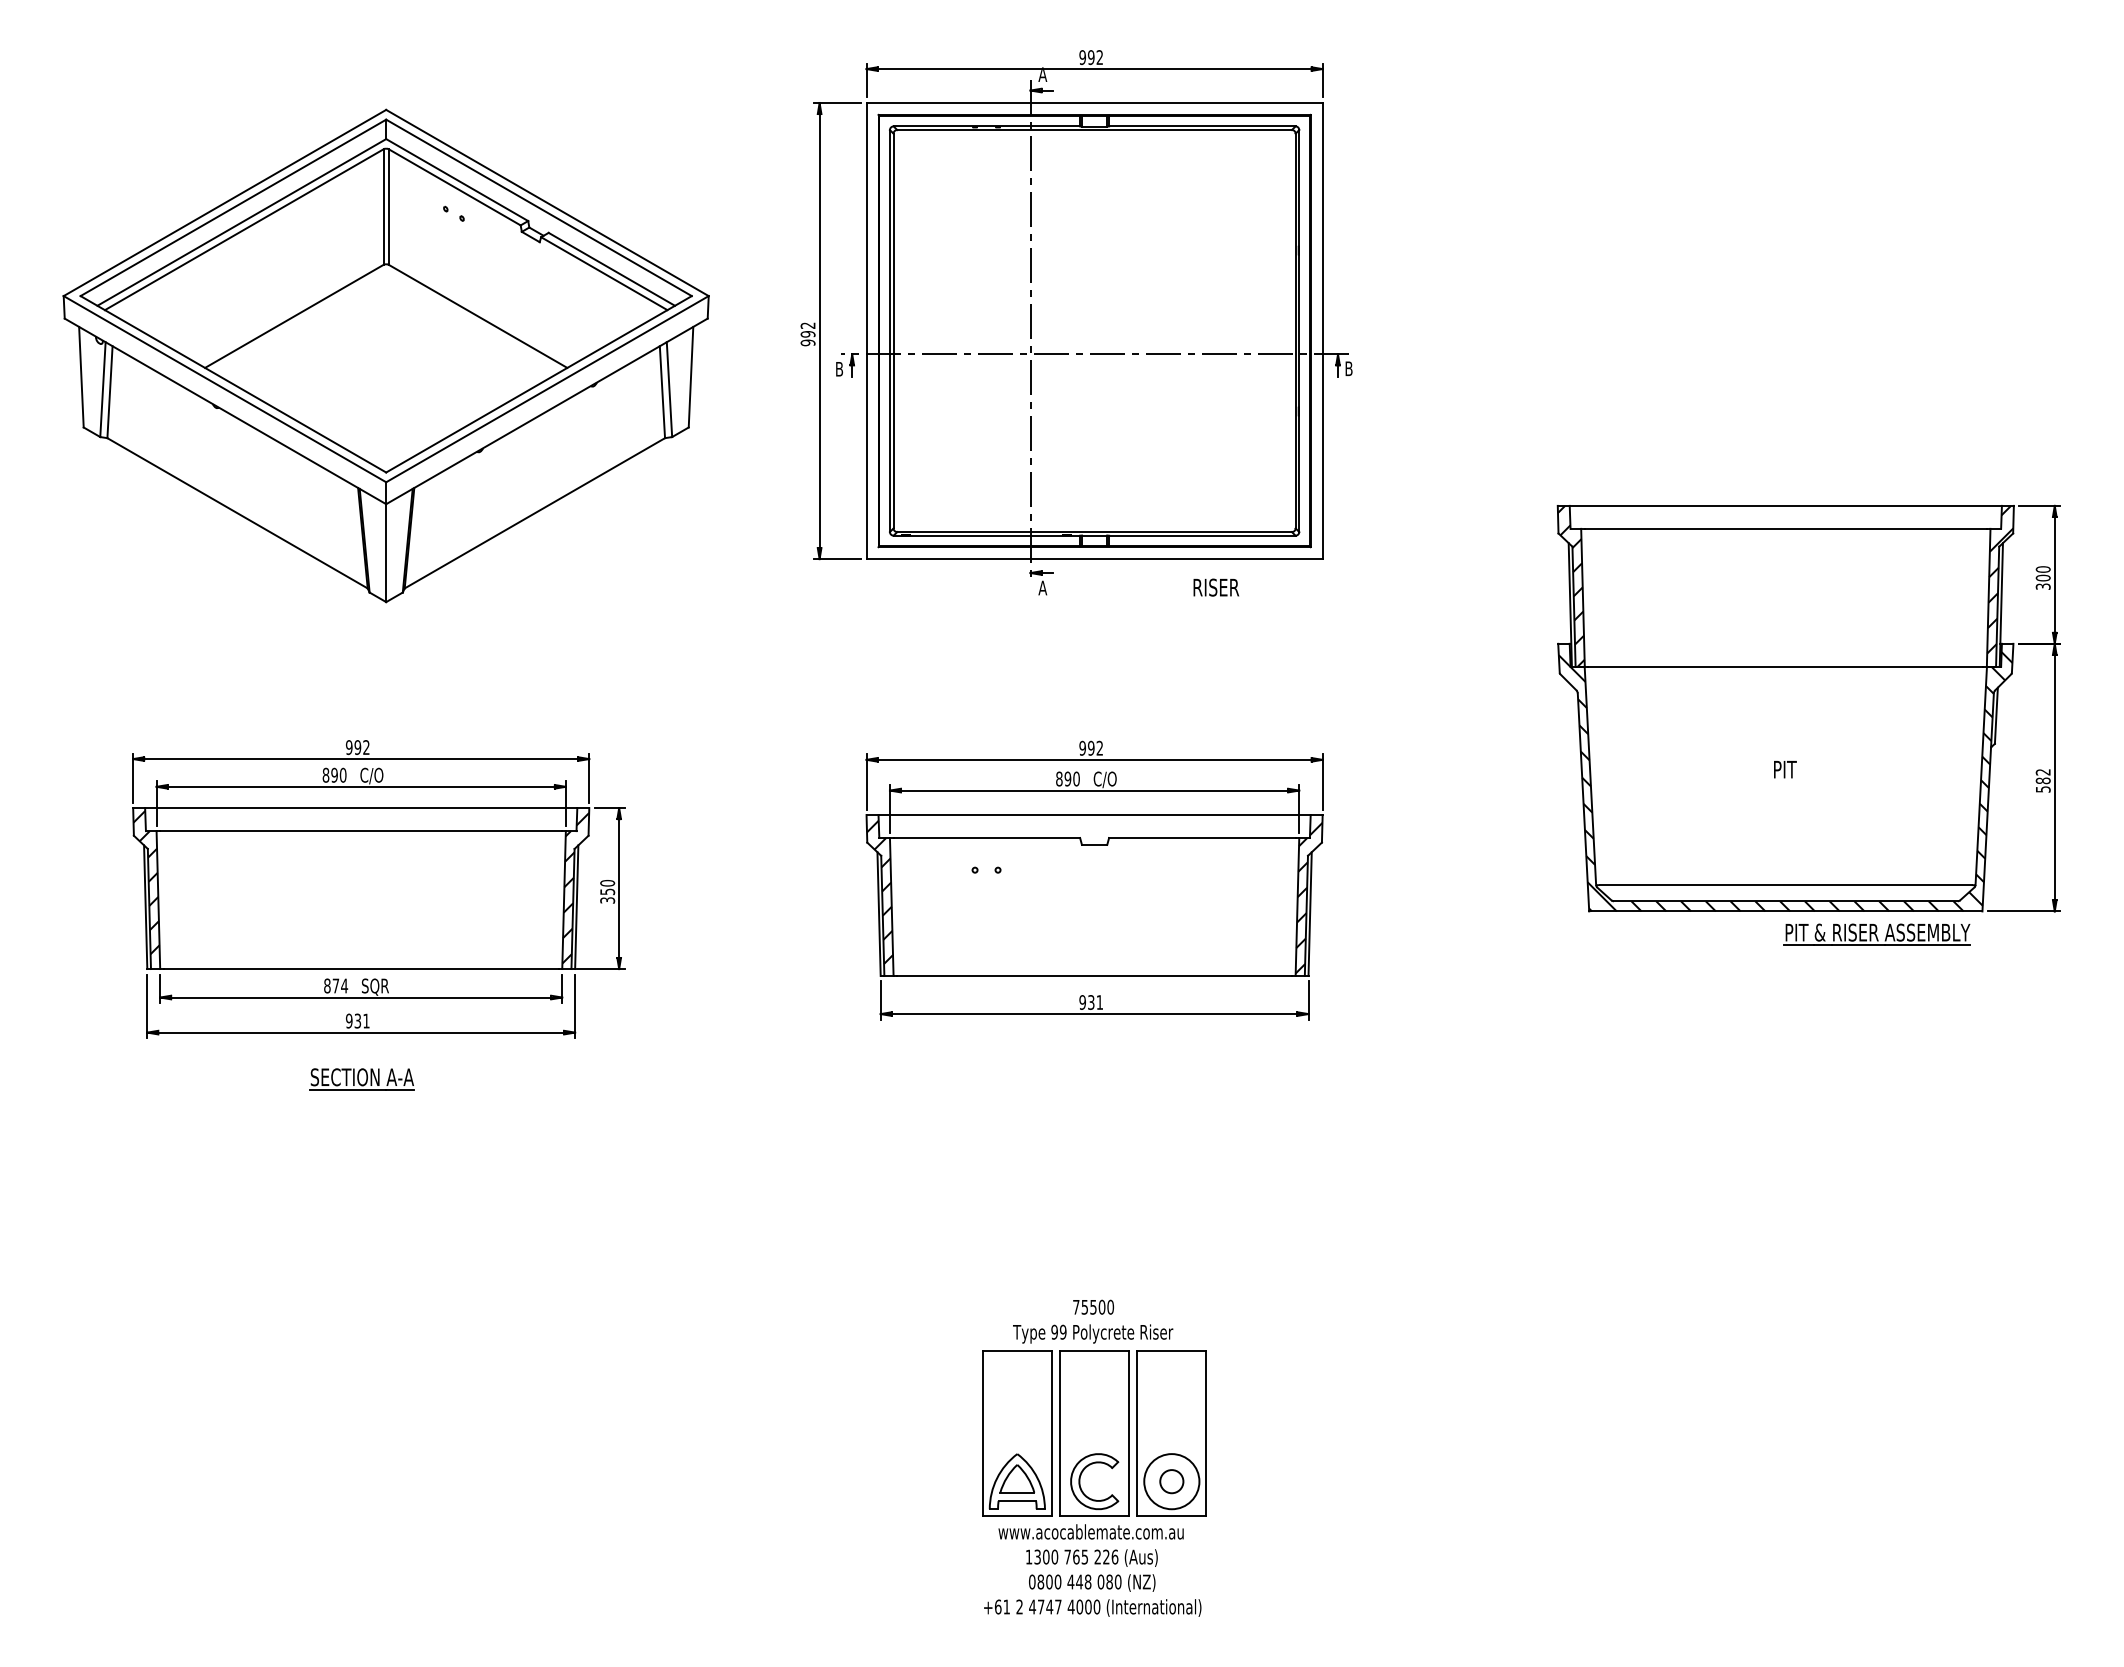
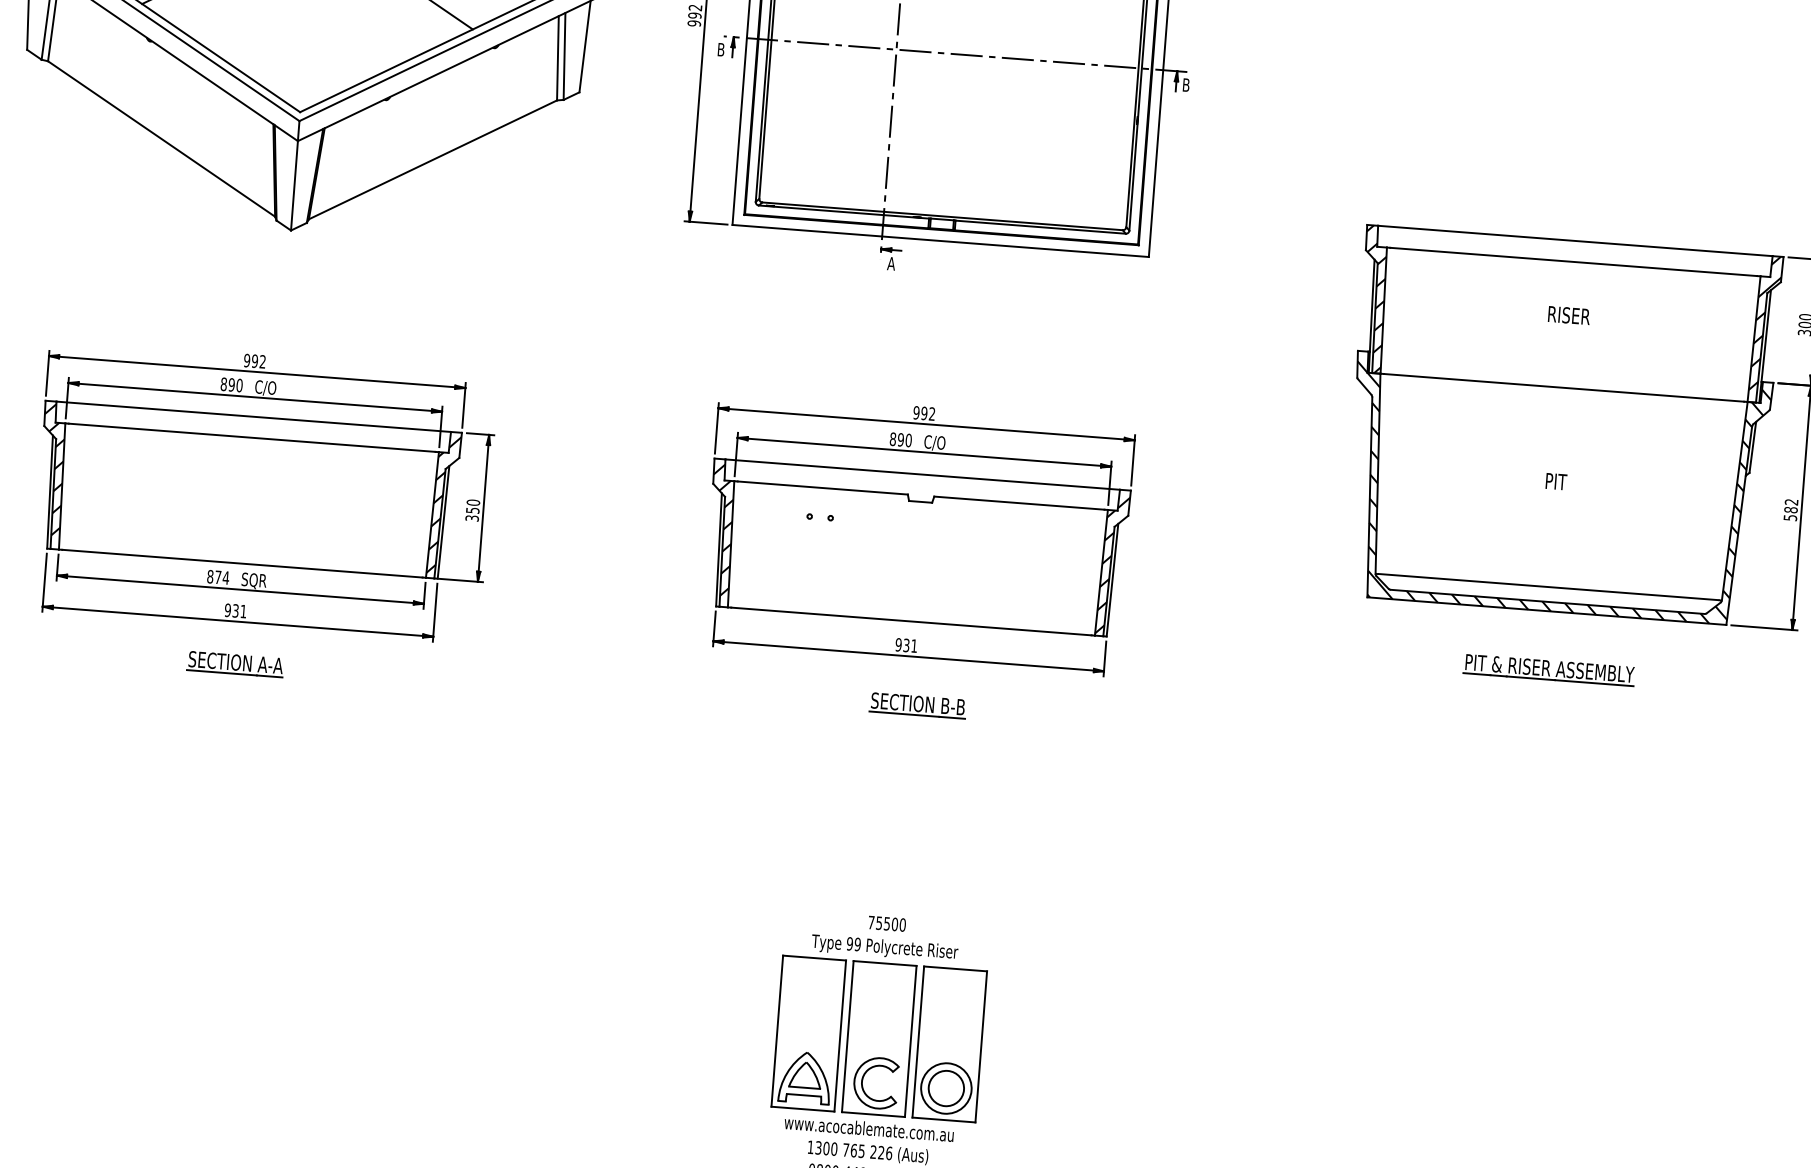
text: (1216, 587) -> (1569, 315), moved
part: (1876, 934) -> (1548, 670), moved
part: (1108, 1066) -> (917, 705), added
circle: (1171, 1481) -> (946, 1088), size x1.67

